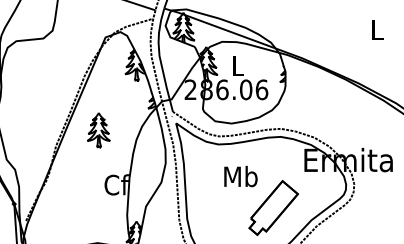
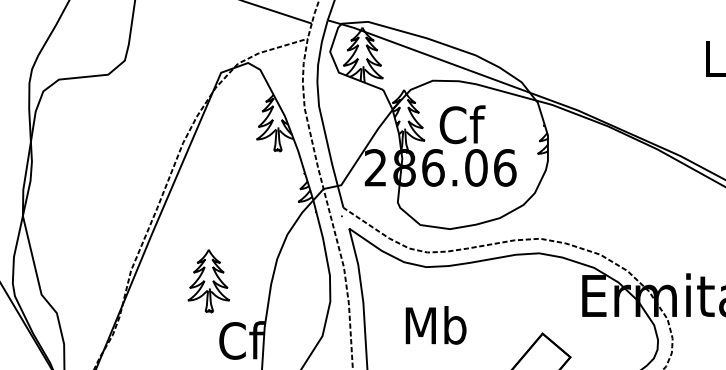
text: (238, 65) -> (462, 123), L -> Cf
part: (98, 130) -> (208, 281), moved
text: (240, 176) -> (435, 325), moved

